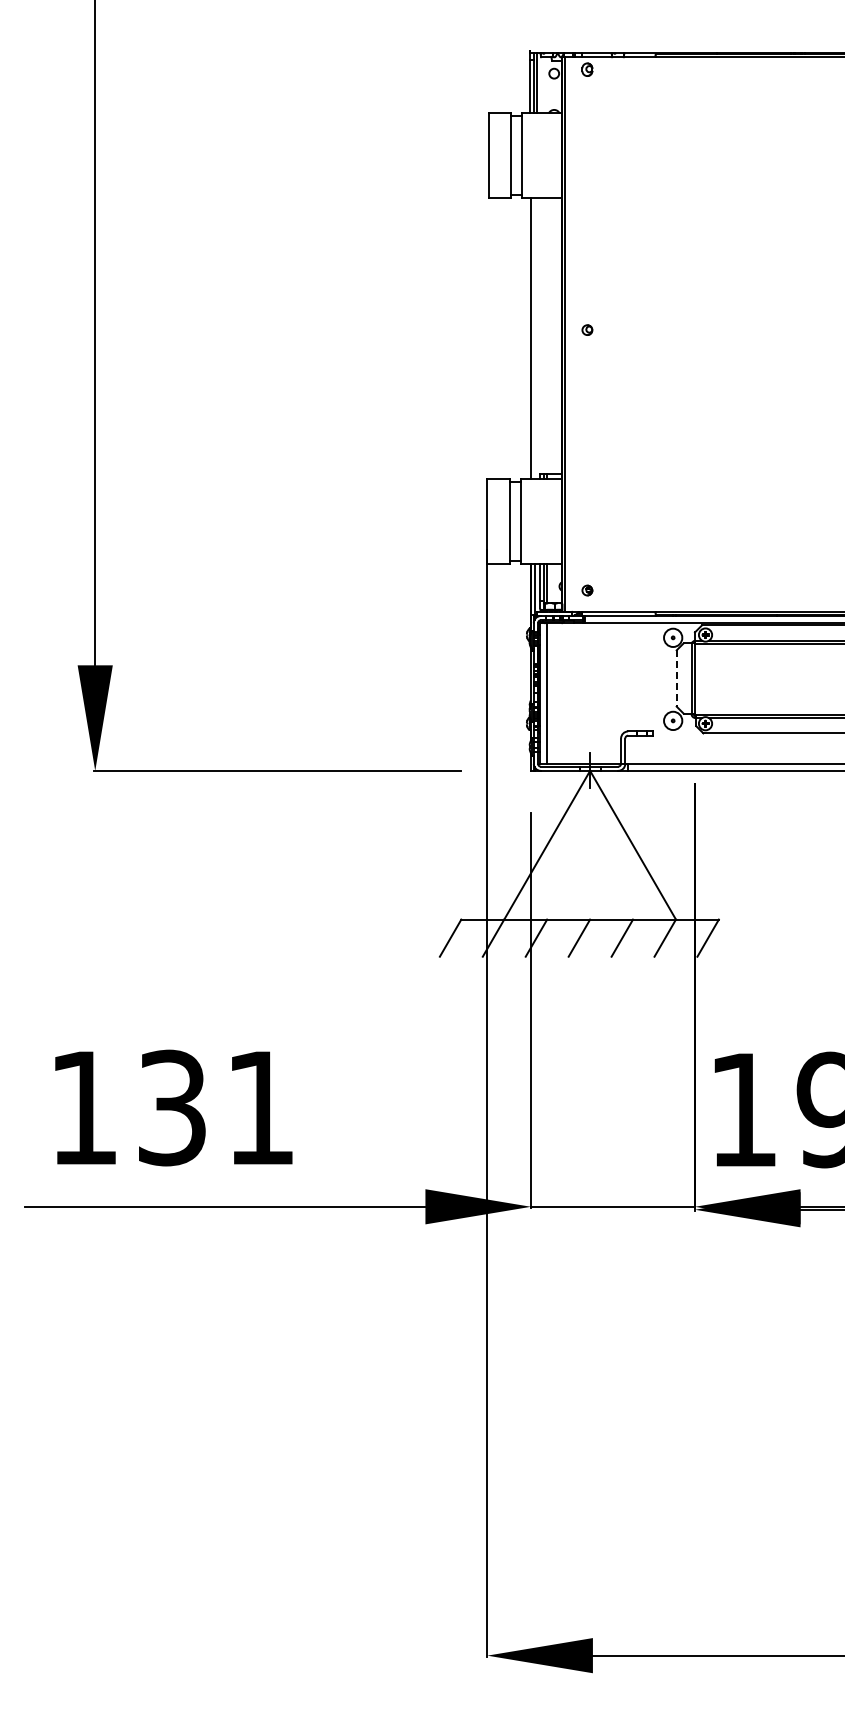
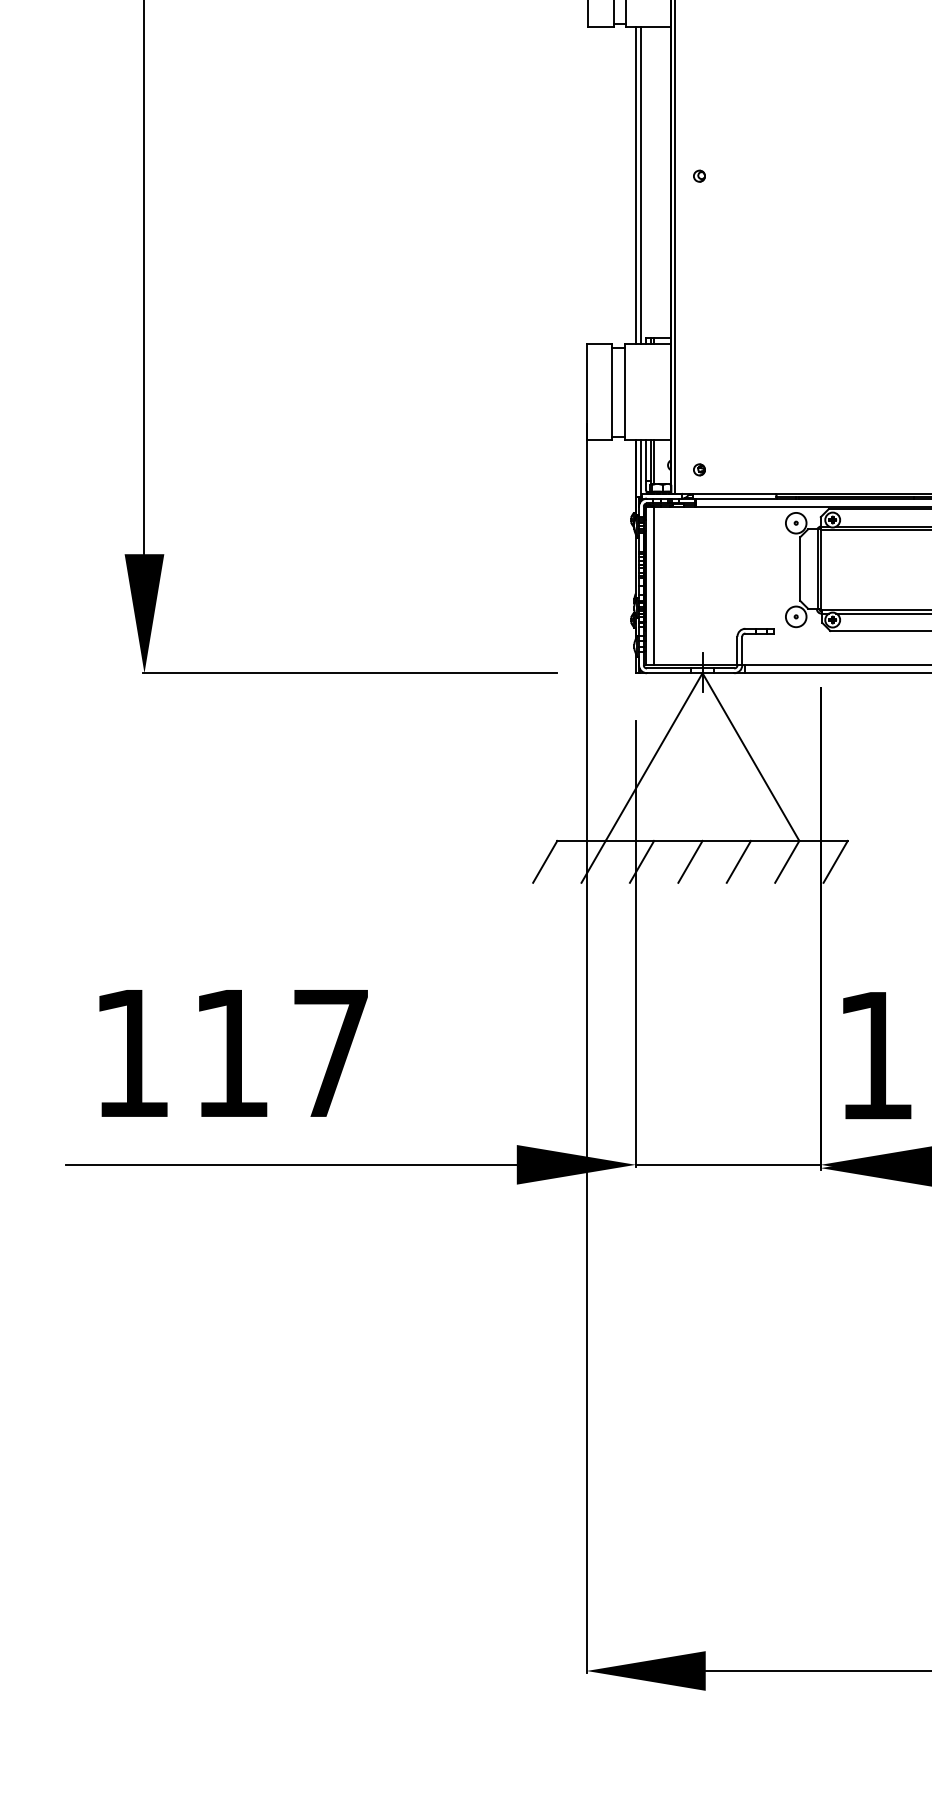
line: (535, 338) -> (640, 185), added
line: (676, 678) -> (799, 569), dashed -> solid
text: (216, 1107) -> (281, 1052), 131 -> 117

